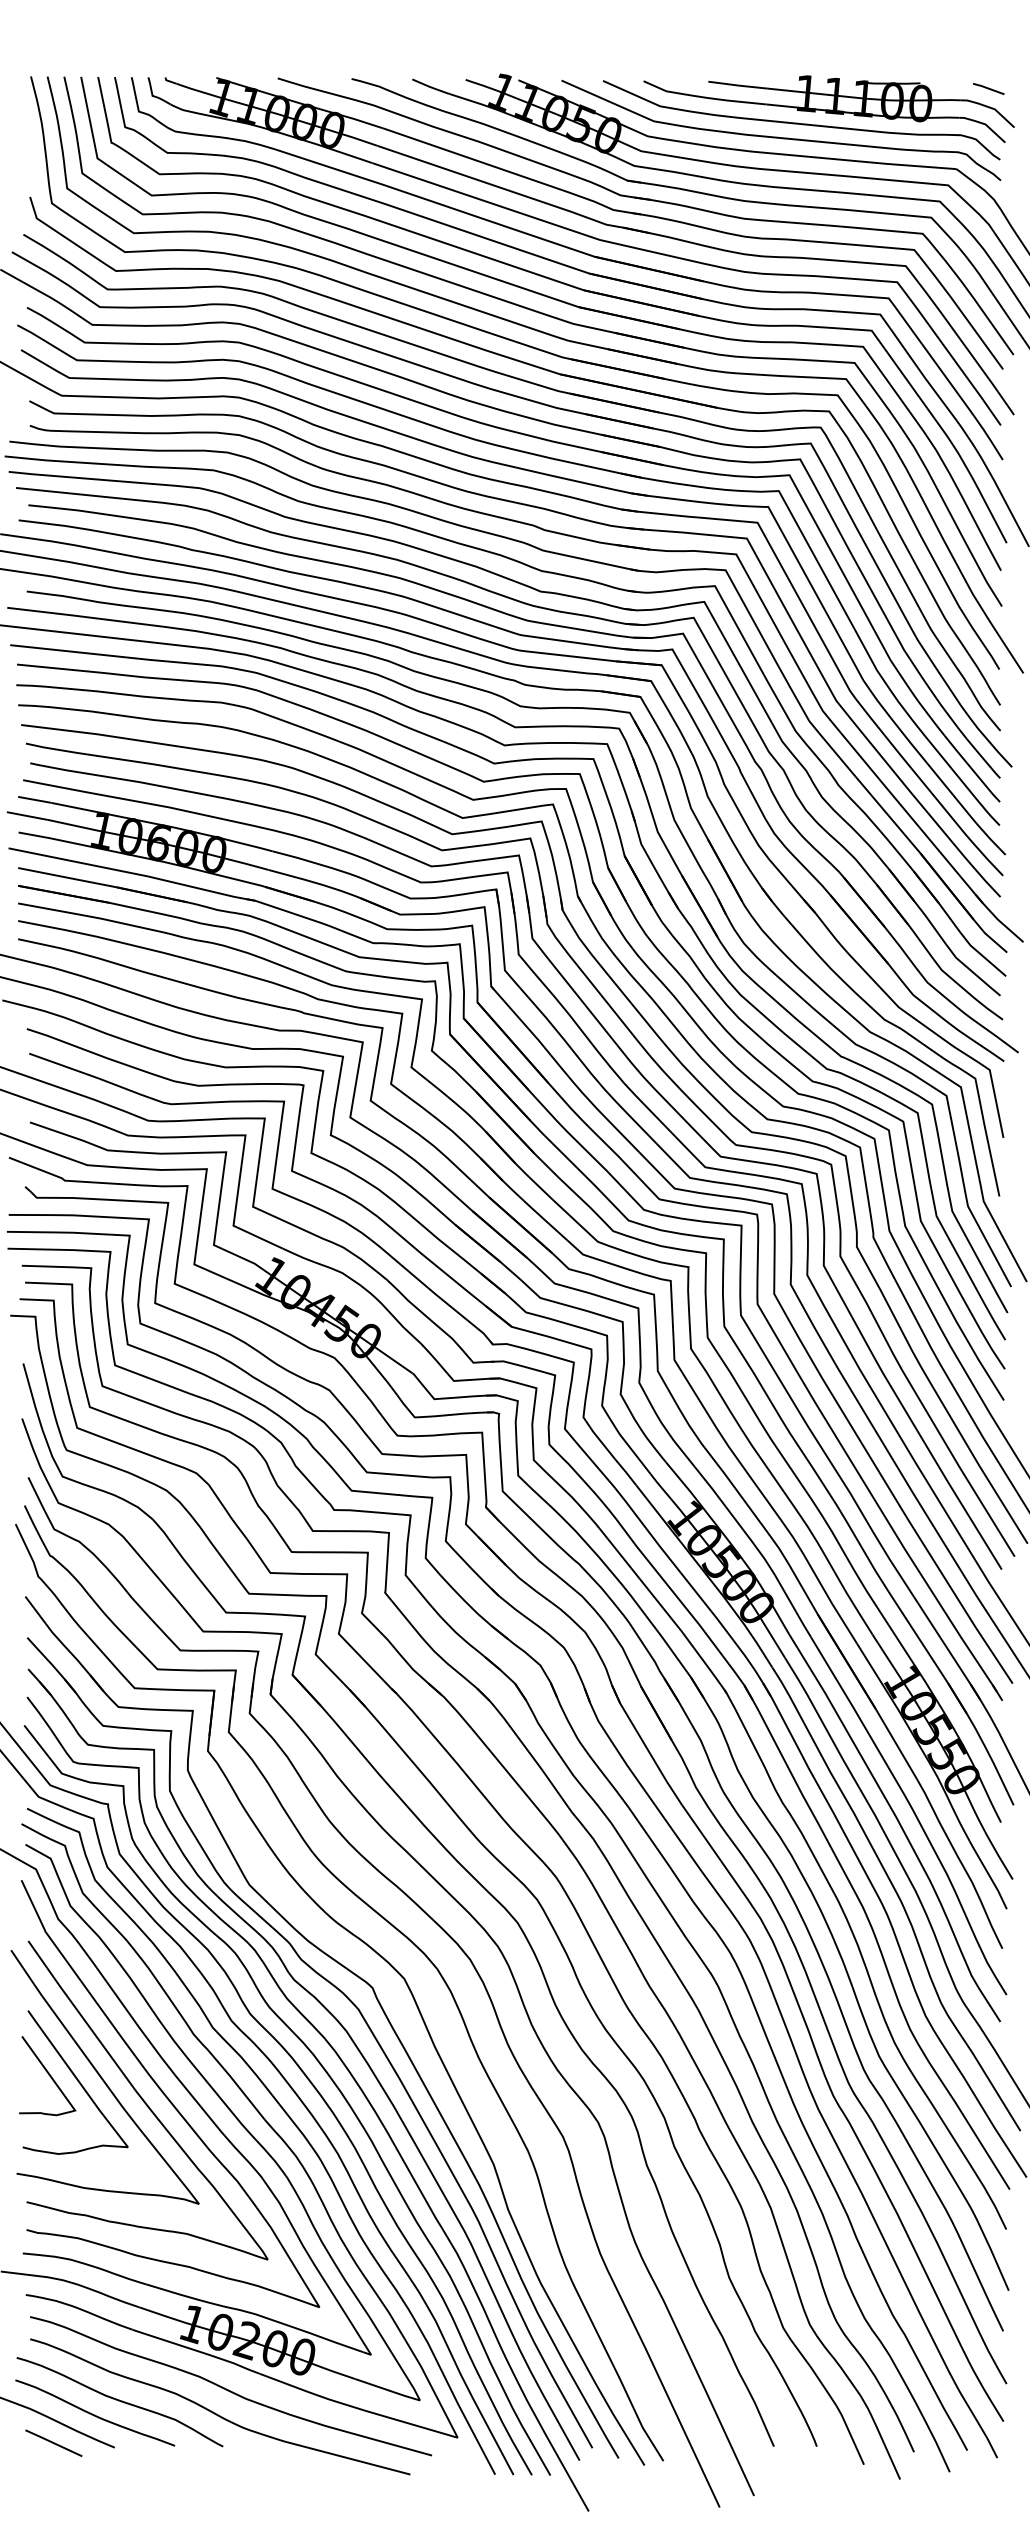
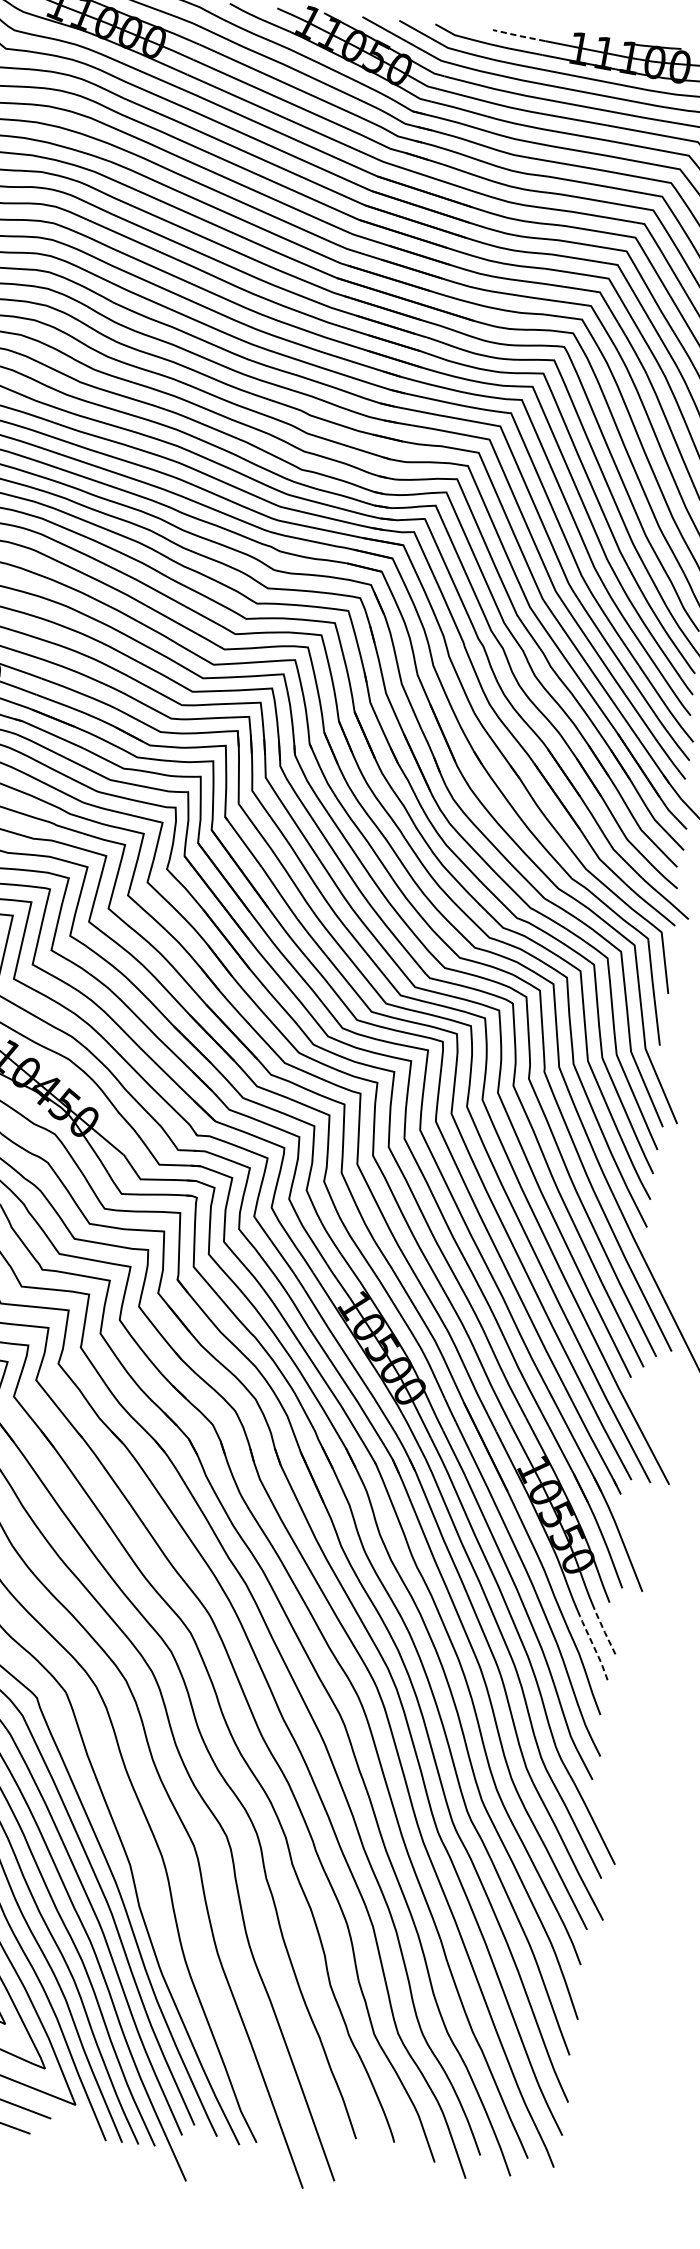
line: (738, 85) -> (519, 35), solid -> dashed
line: (998, 1855) -> (604, 1631), solid -> dashed
line: (988, 1874) -> (594, 1647), solid -> dashed

